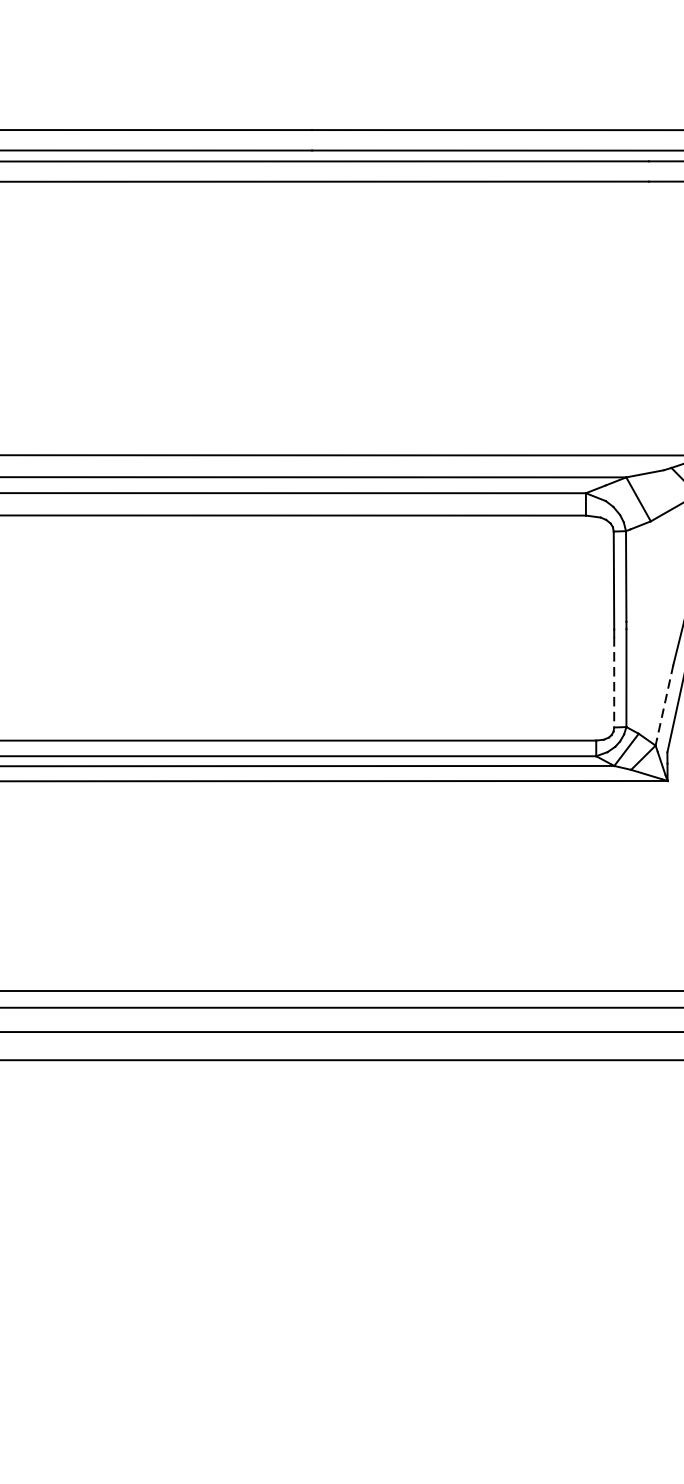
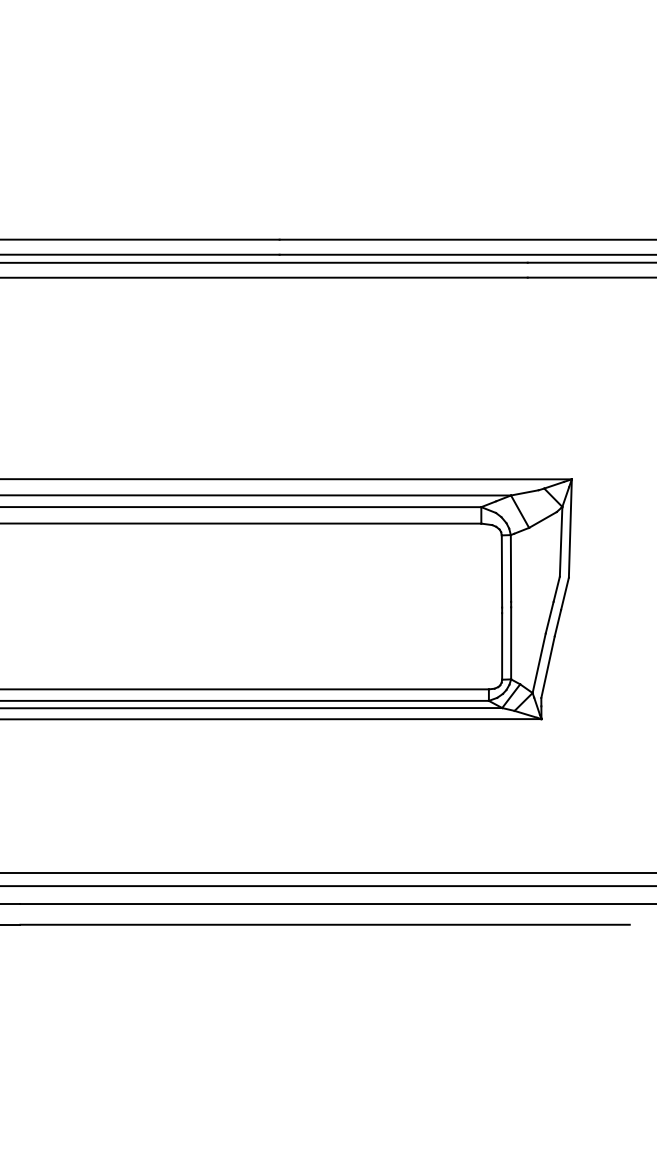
line: (614, 682) -> (502, 646), dashed -> solid
line: (664, 705) -> (539, 663), dashed -> solid

